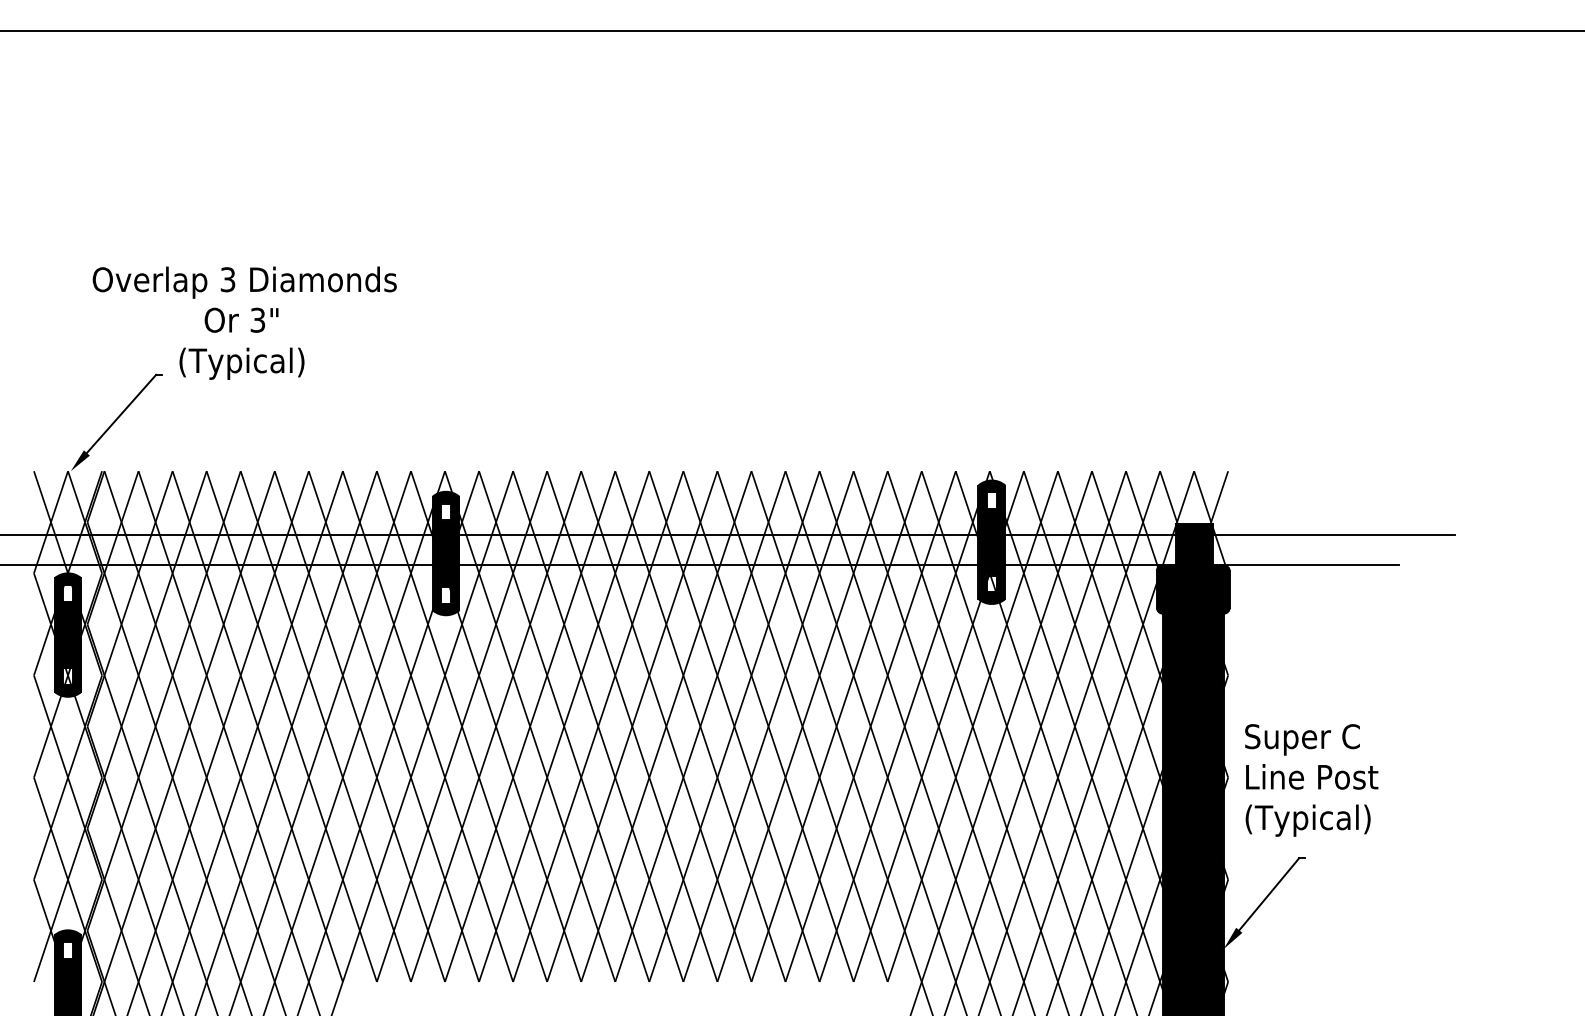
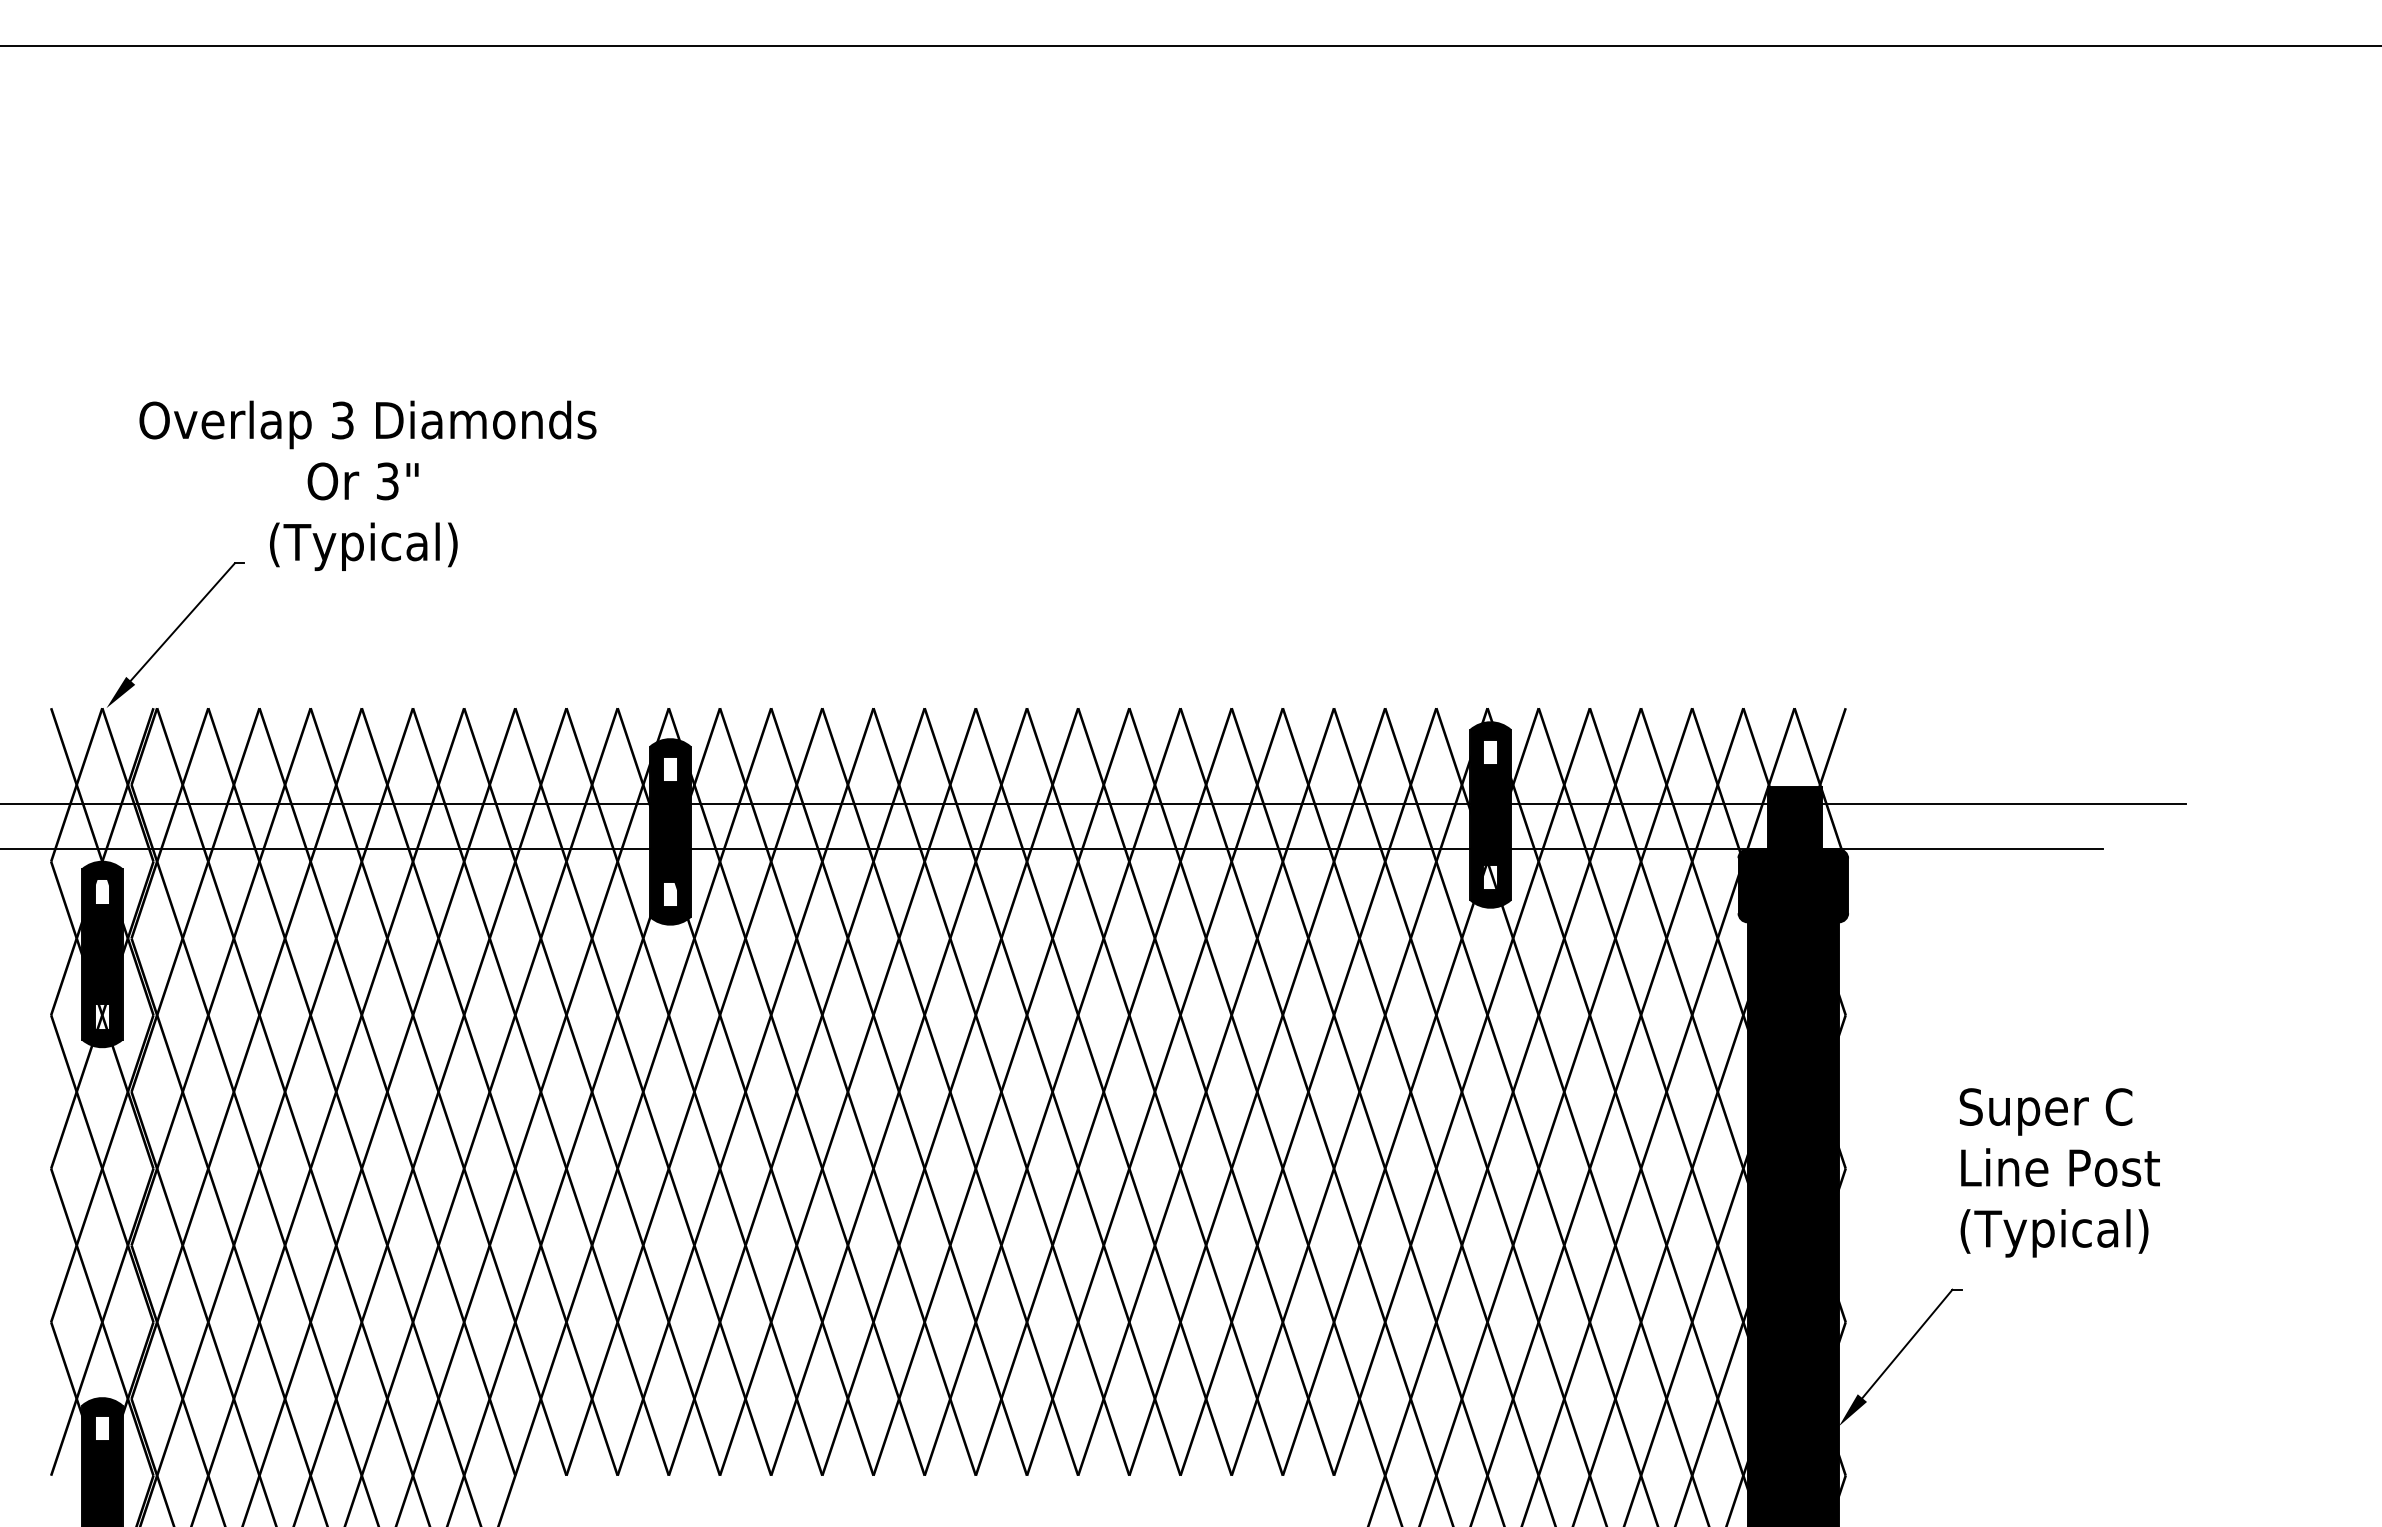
text: (1311, 780) -> (2059, 1172), moved

